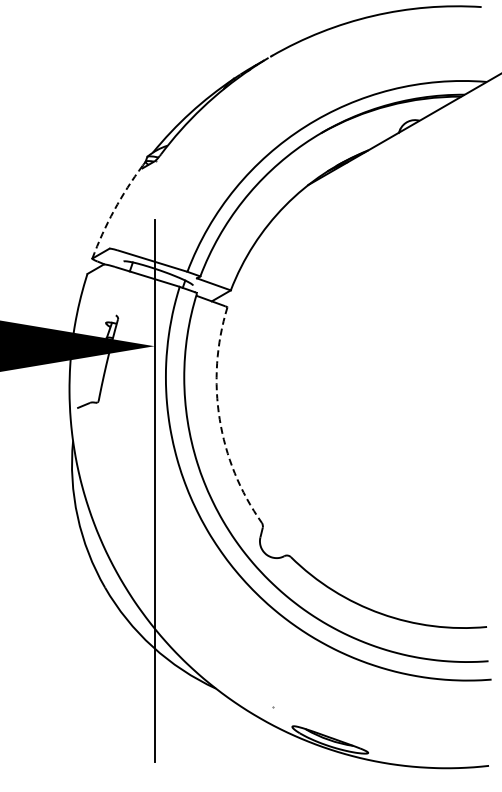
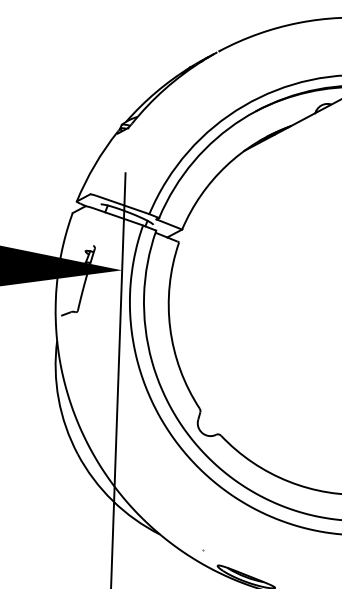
arc: (114, 210) -> (95, 165), dashed -> solid
arc: (219, 419) -> (170, 328), dashed -> solid

